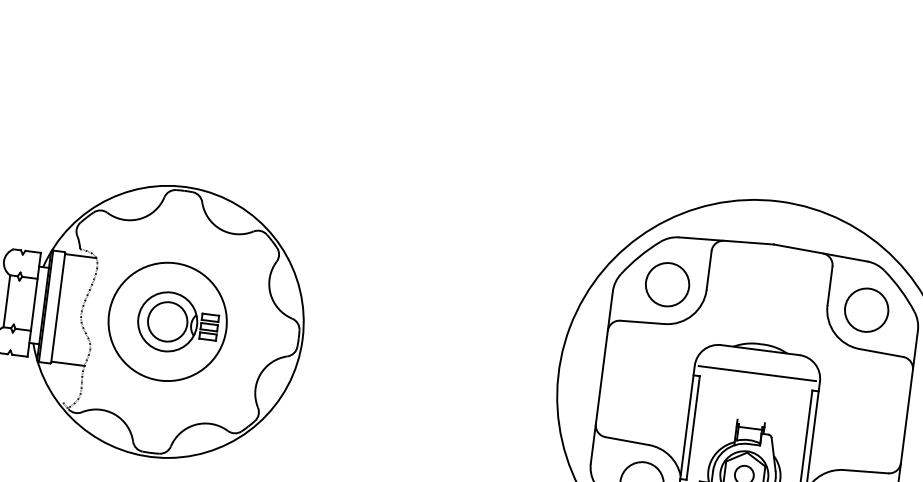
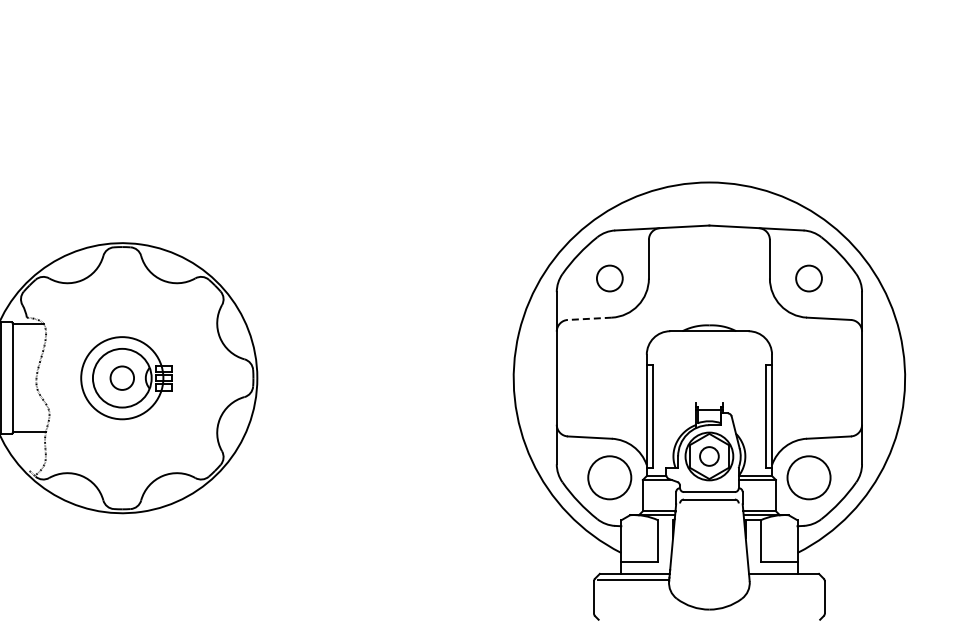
circle: (667, 284) -> (609, 278), size x0.6
circle: (866, 310) -> (808, 278), size x0.6
circle: (166, 321) -> (121, 377), size x0.6
circle: (167, 321) -> (122, 377), size x0.7
line: (642, 322) -> (589, 318), solid -> dashed
line: (757, 373) -> (709, 354), removed

